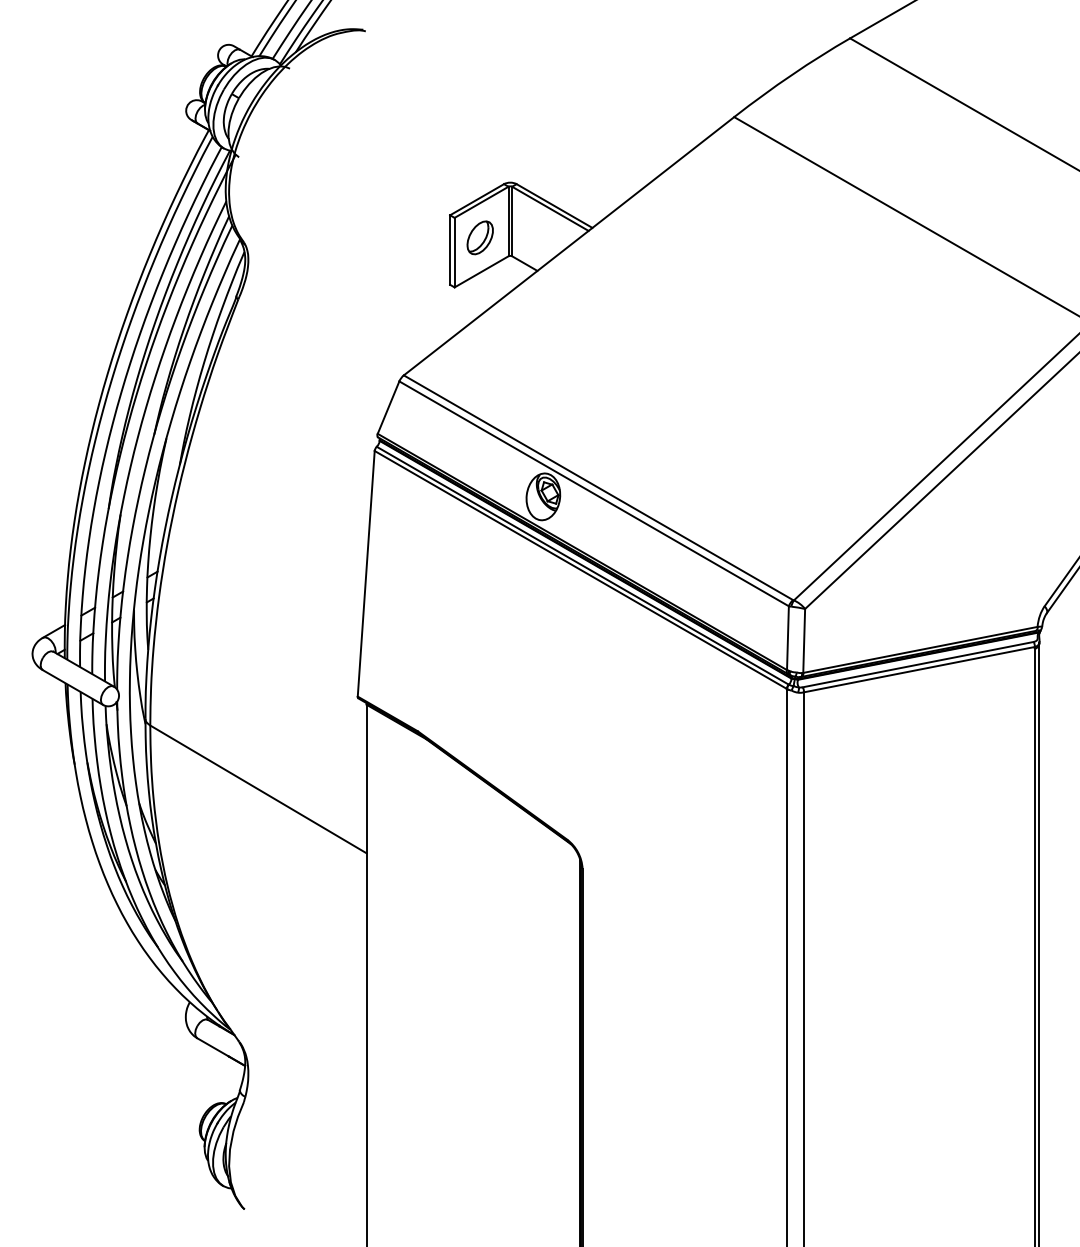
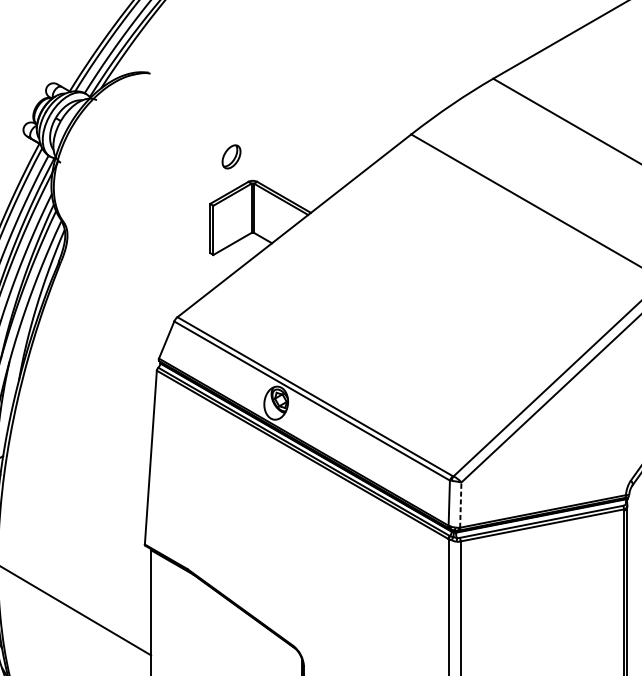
part: (479, 237) -> (231, 156), moved
line: (804, 640) -> (460, 504), solid -> dashed

